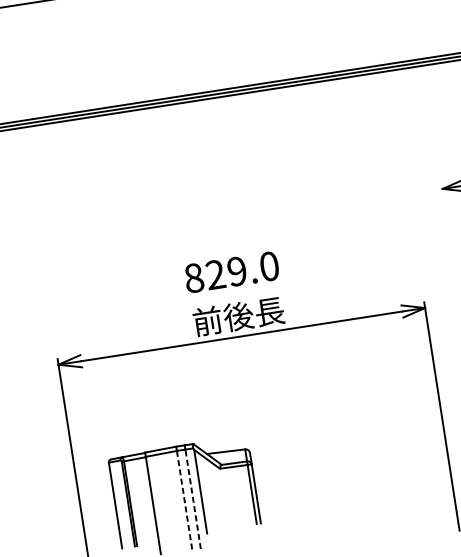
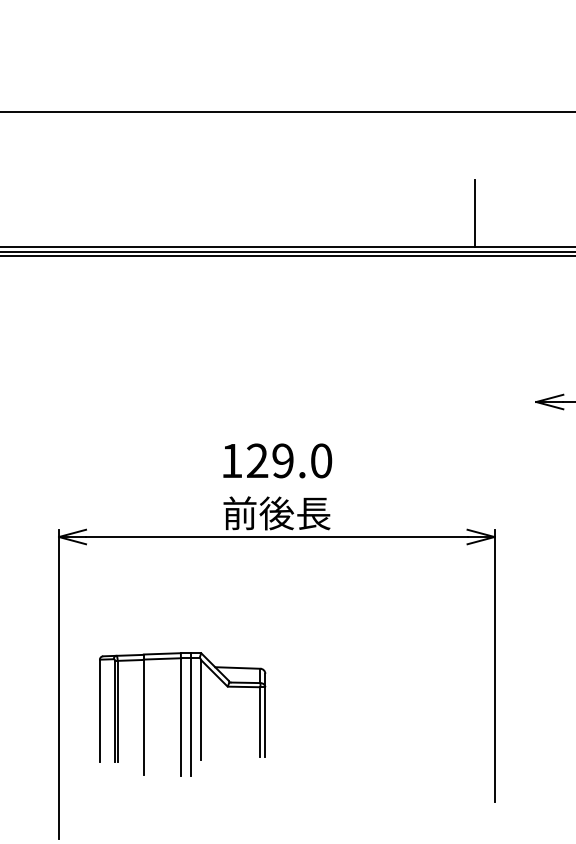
line: (366, 38) -> (474, 213), added
text: (193, 277) -> (231, 460), 829.0 -> 129.0
line: (193, 498) -> (191, 716), dashed -> solid
line: (184, 500) -> (180, 717), dashed -> solid

